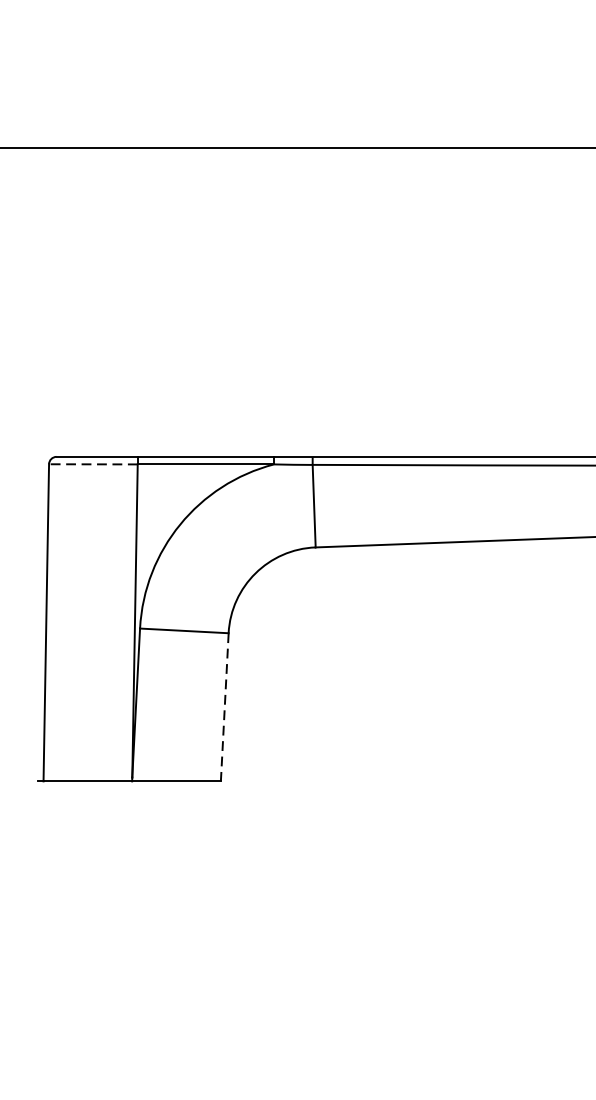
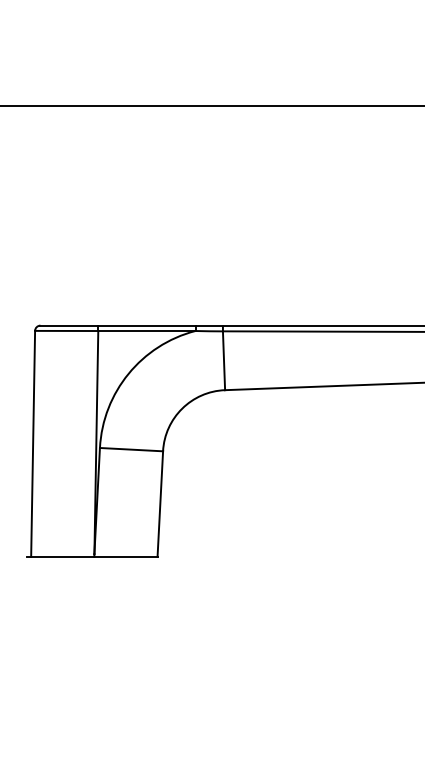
line: (93, 463) -> (66, 330), dashed -> solid
line: (225, 707) -> (160, 504), dashed -> solid

